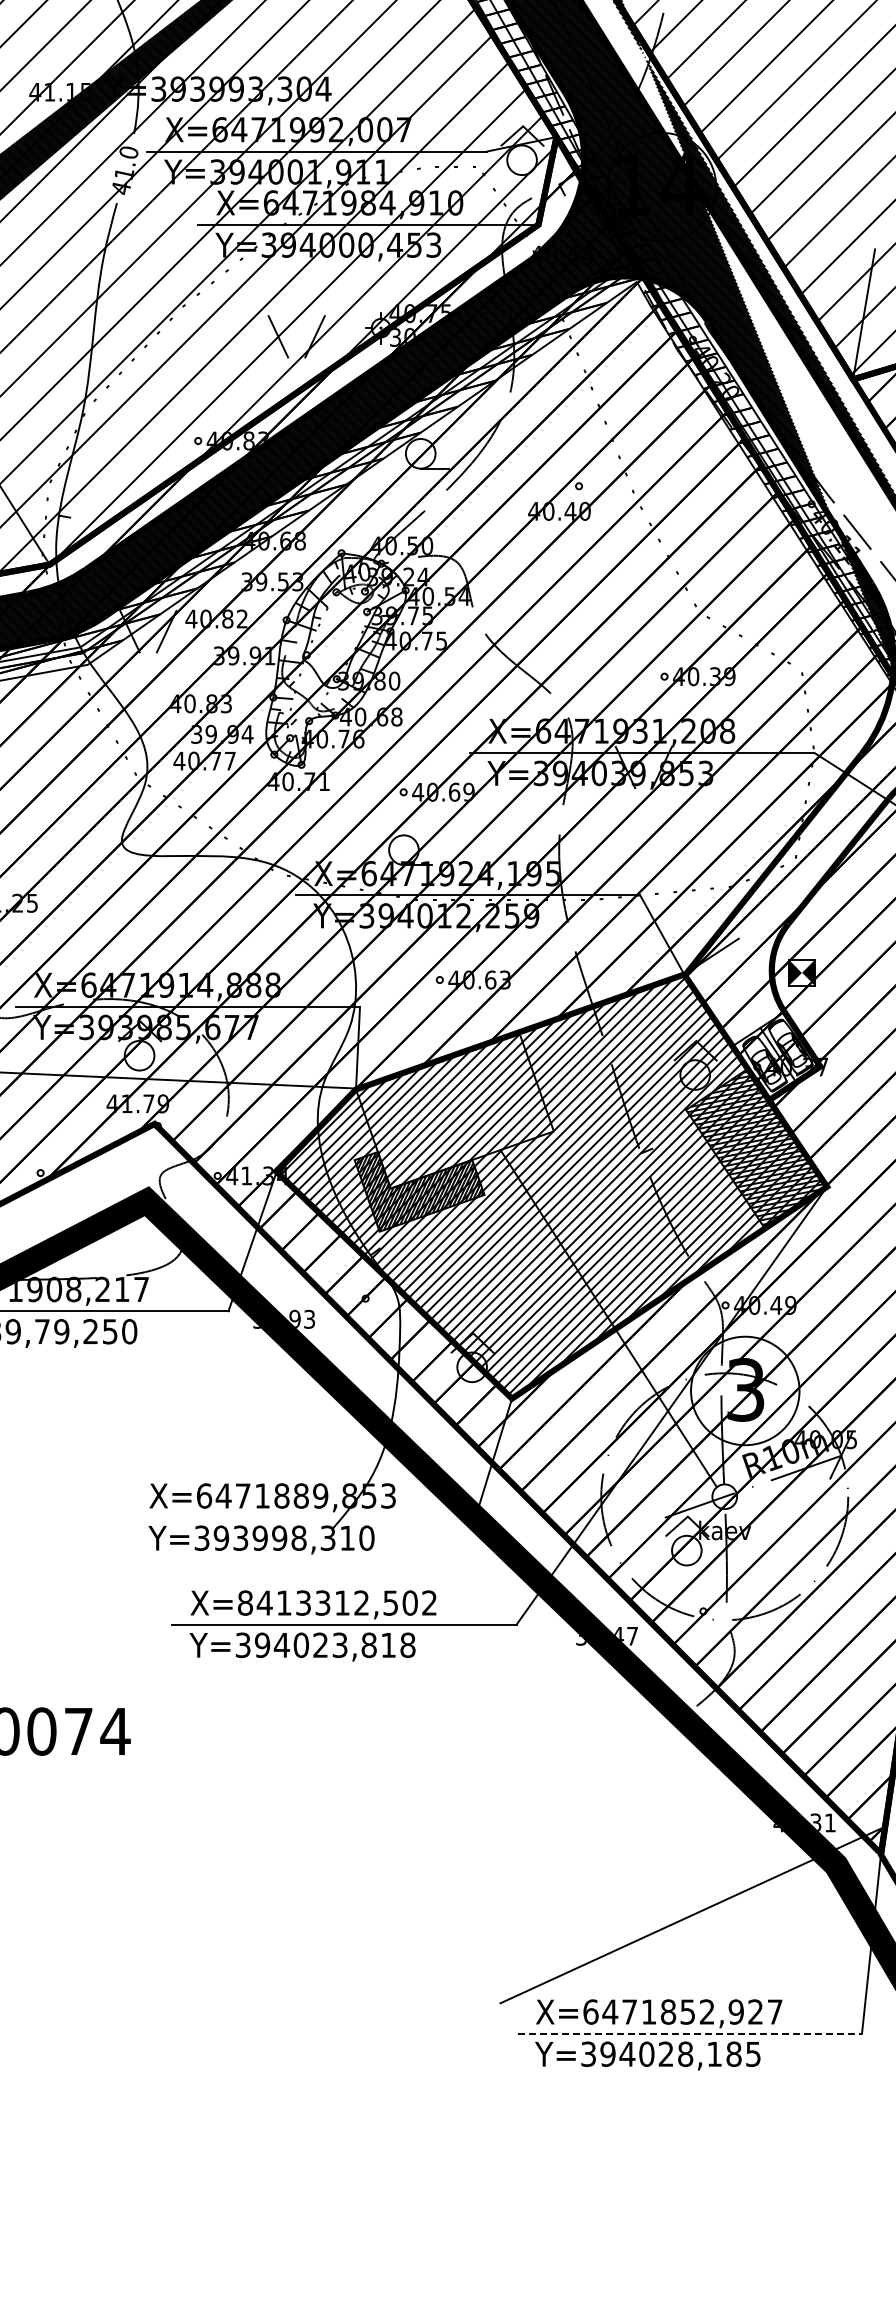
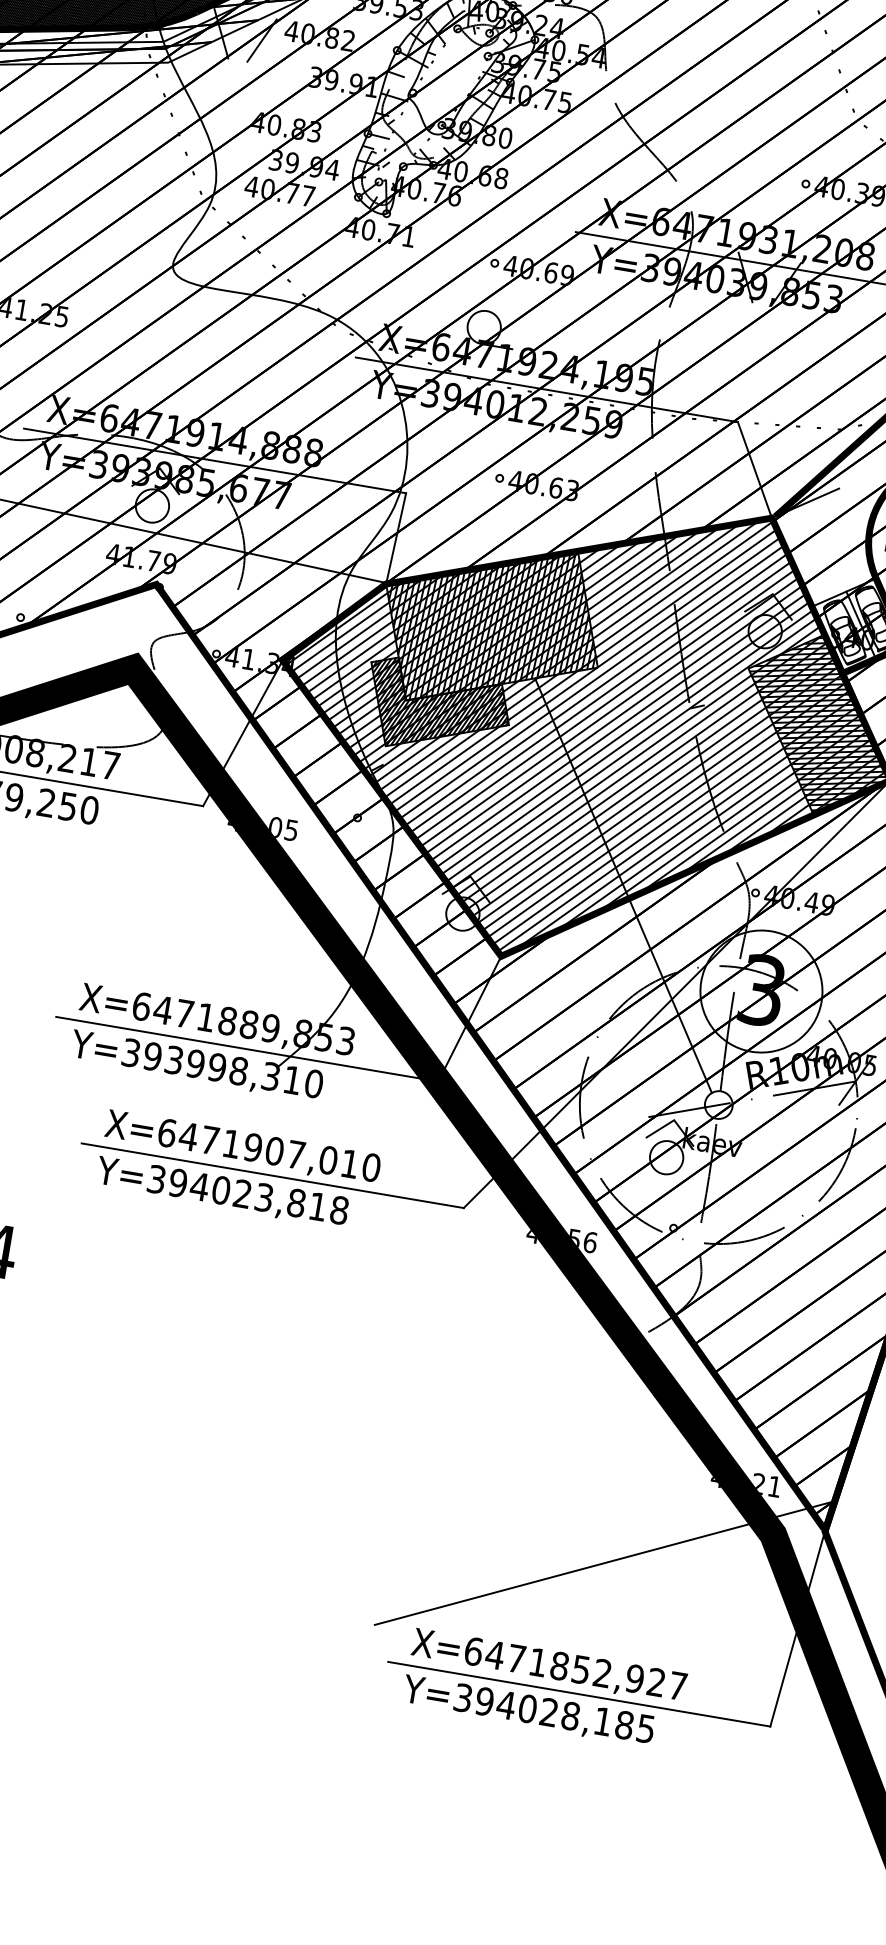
hatch: (453, 1109) -> (490, 624), added
text: (283, 1318) -> (262, 824), 51.93 -> 41.05
line: (303, 1517) -> (247, 1049), added
text: (337, 1602) -> (269, 1149), X=8413312,502 -> X=6471907,010
text: (606, 1635) -> (561, 1236), 32.47 -> 40.56
text: (815, 1822) -> (758, 1483), 45.31 -> 40.21
line: (690, 2033) -> (580, 1694), dashed -> solid

